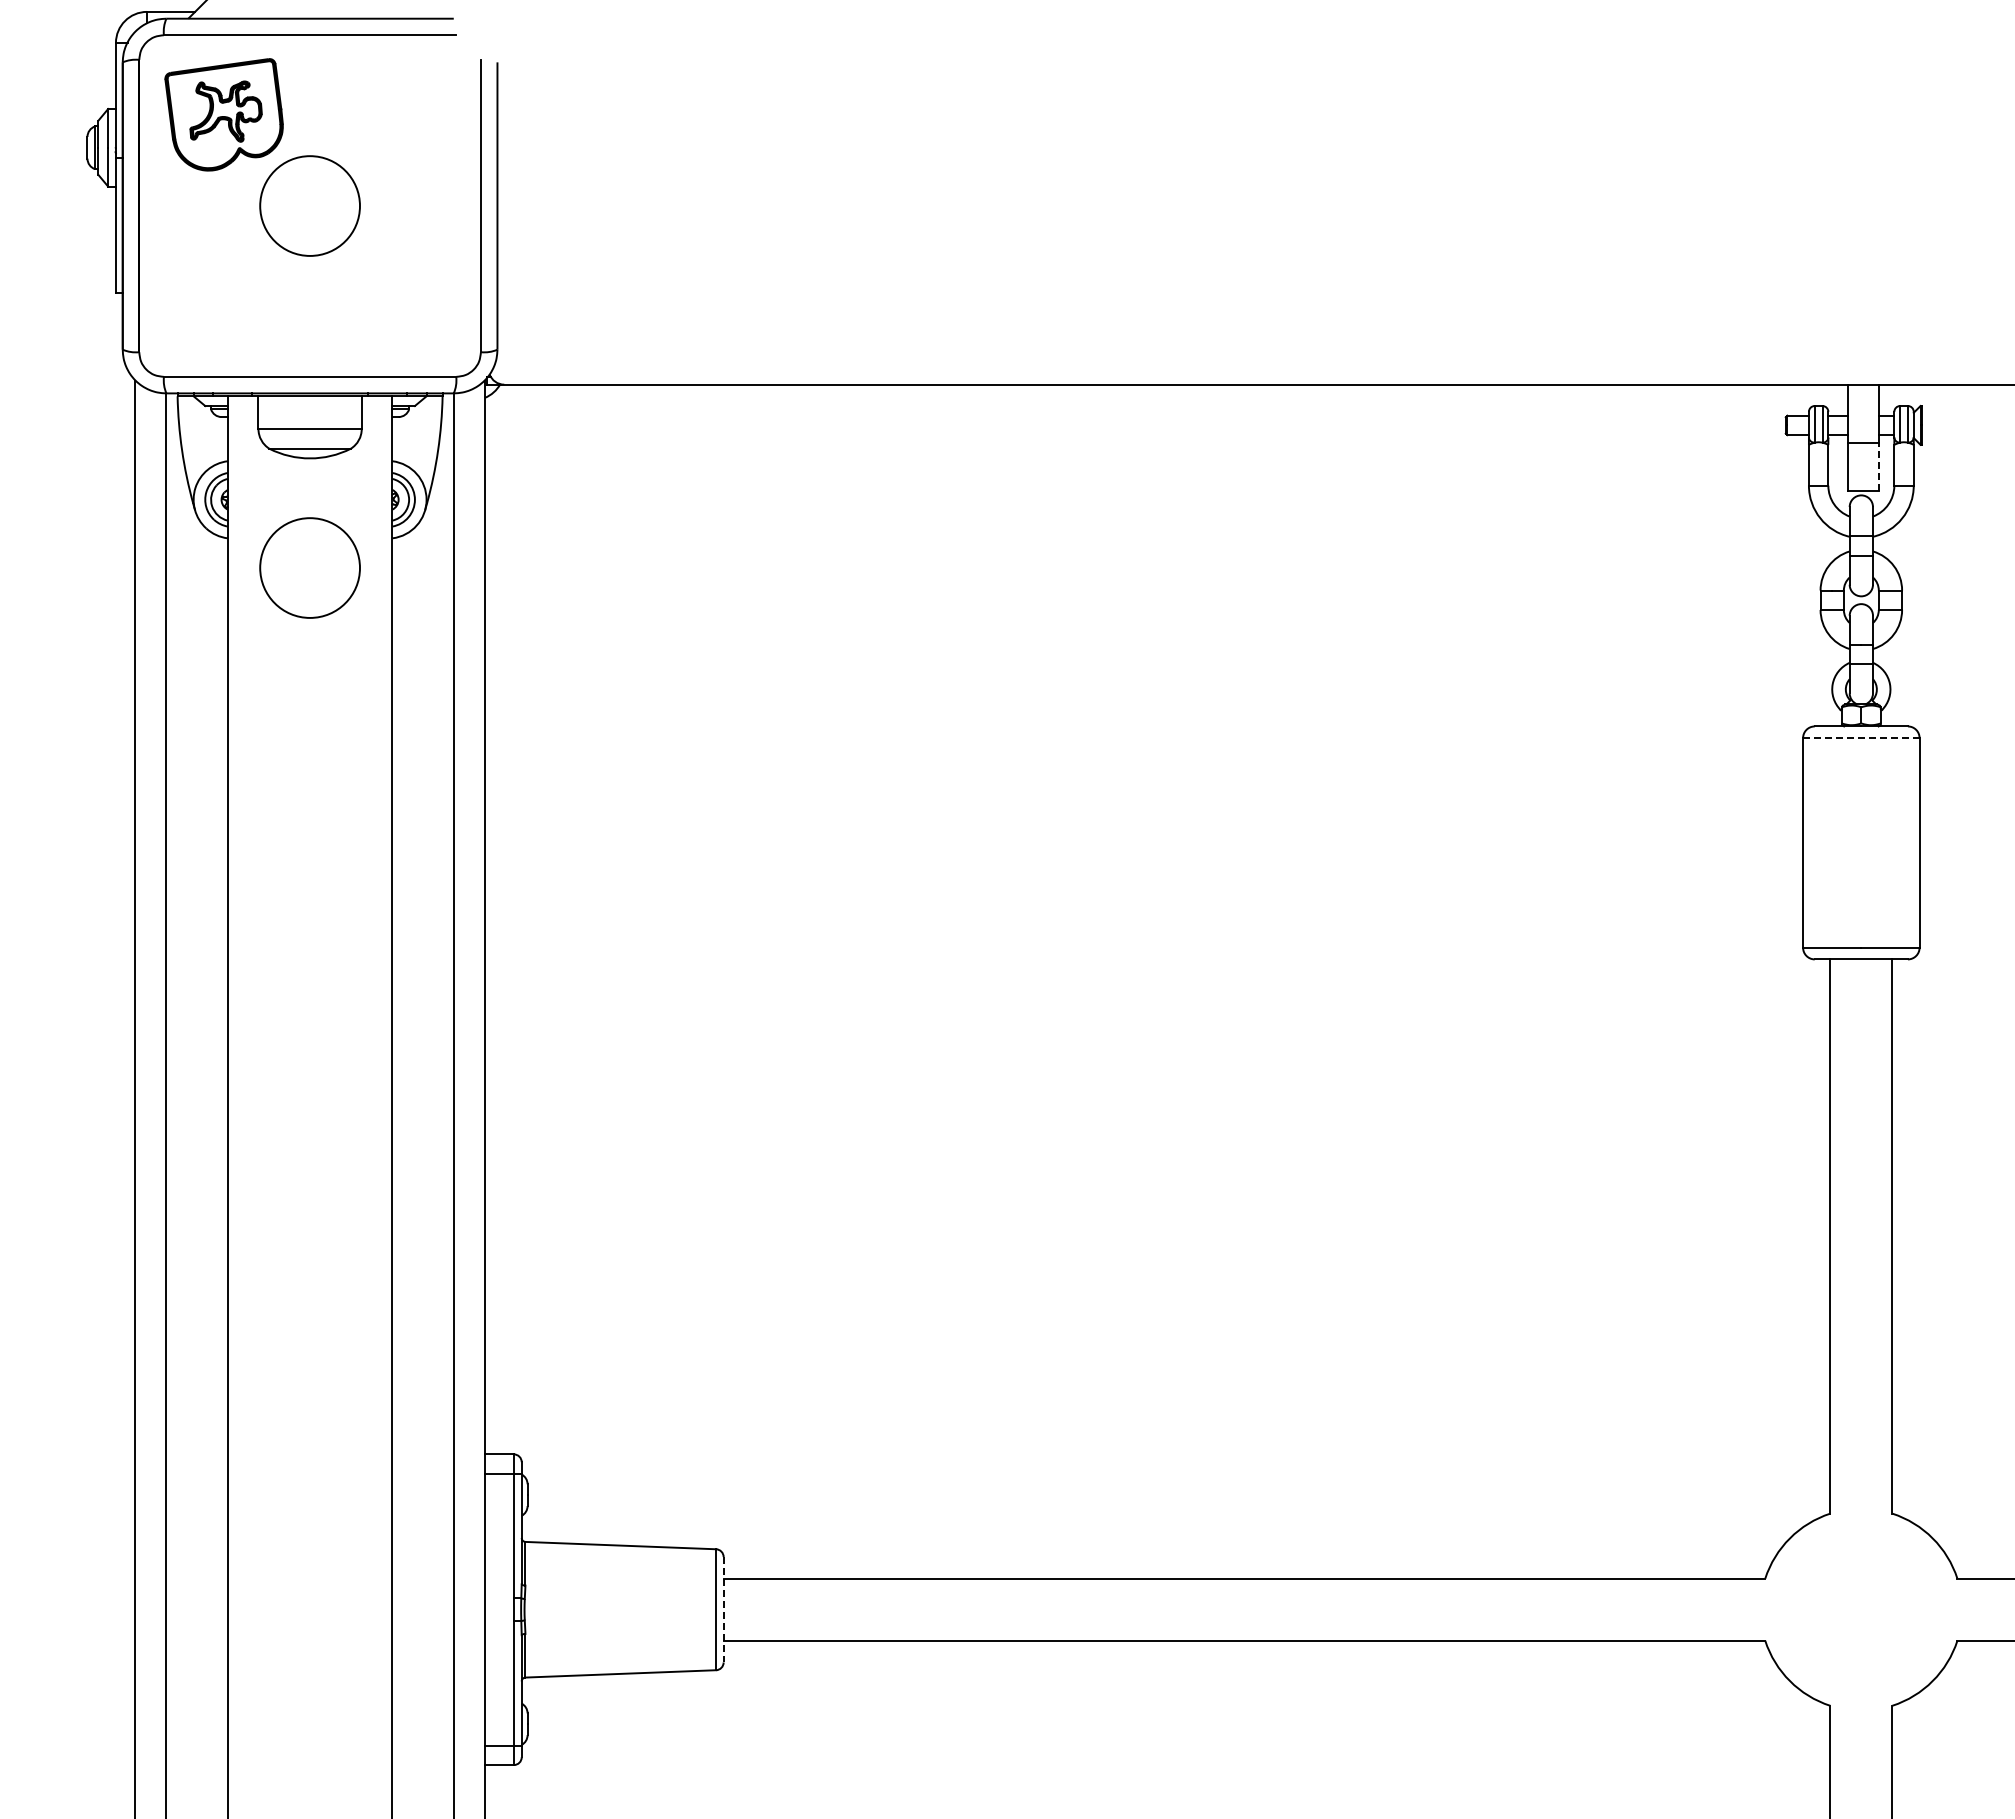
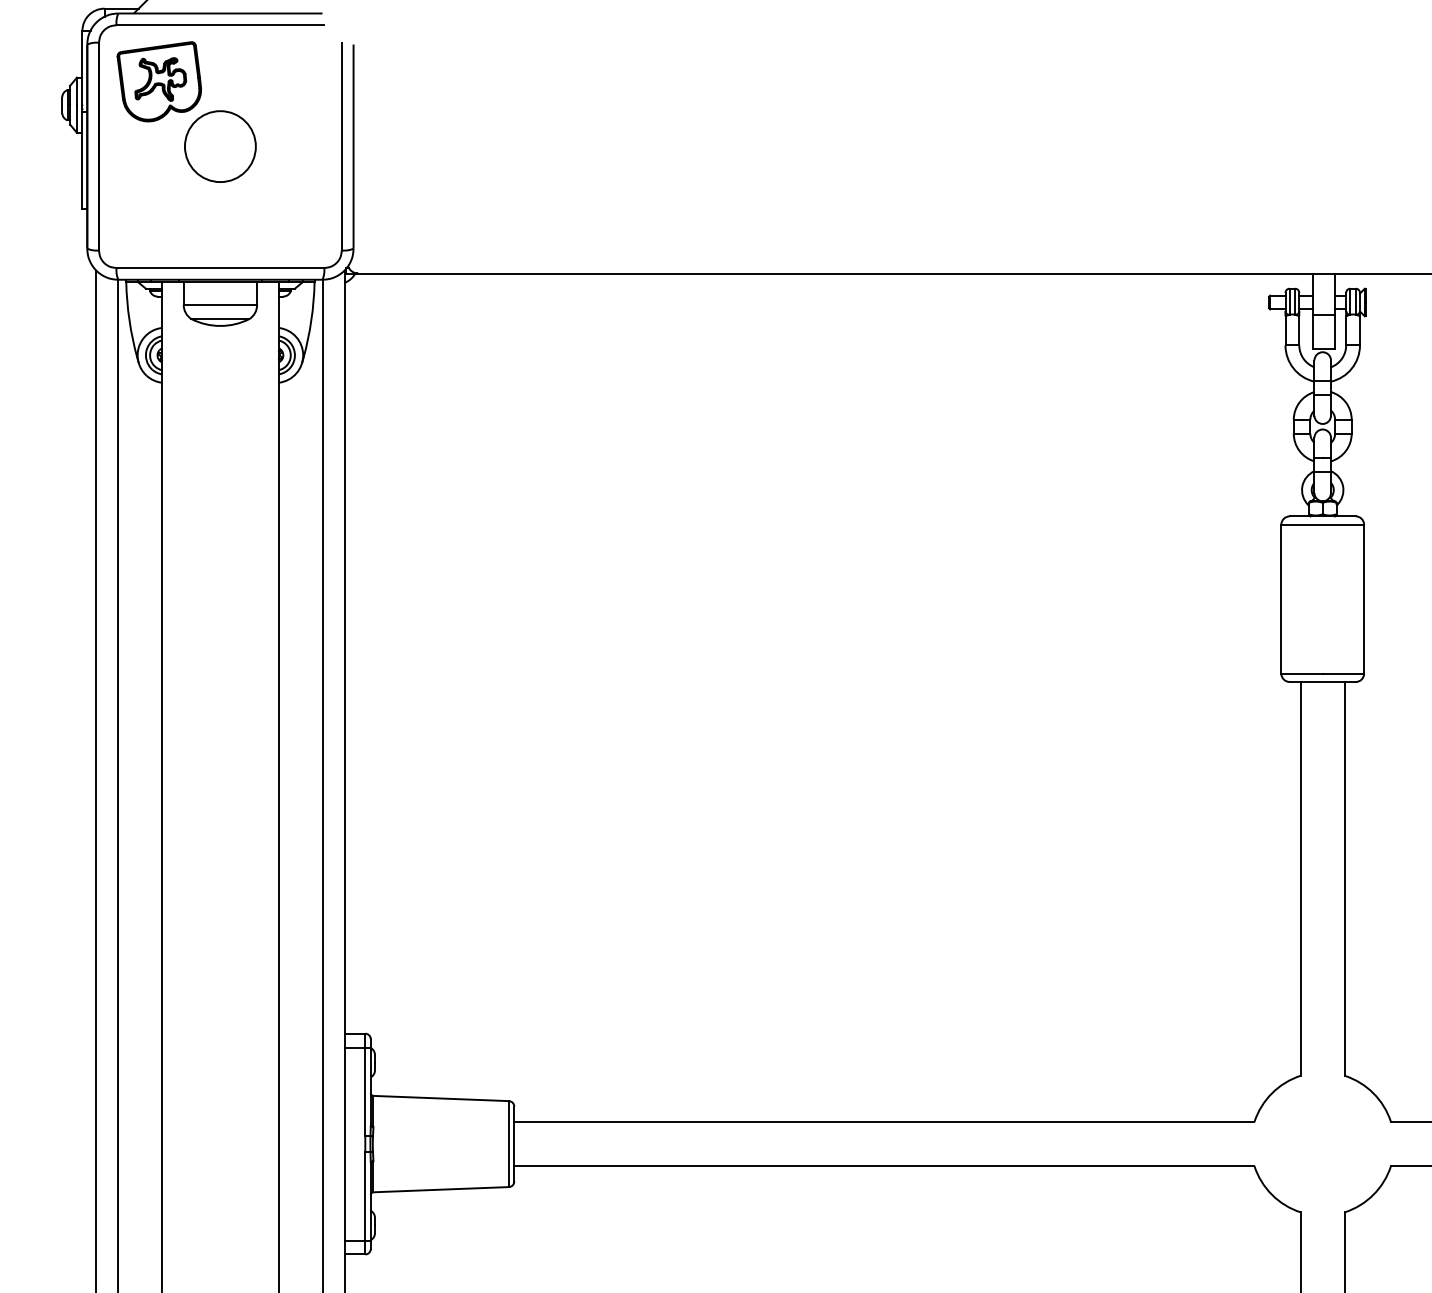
line: (1878, 466) -> (1334, 331), dashed -> solid
circle: (309, 567) -> (220, 403), removed
line: (1861, 738) -> (1322, 524), dashed -> solid
line: (723, 1609) -> (514, 1143), dashed -> solid

